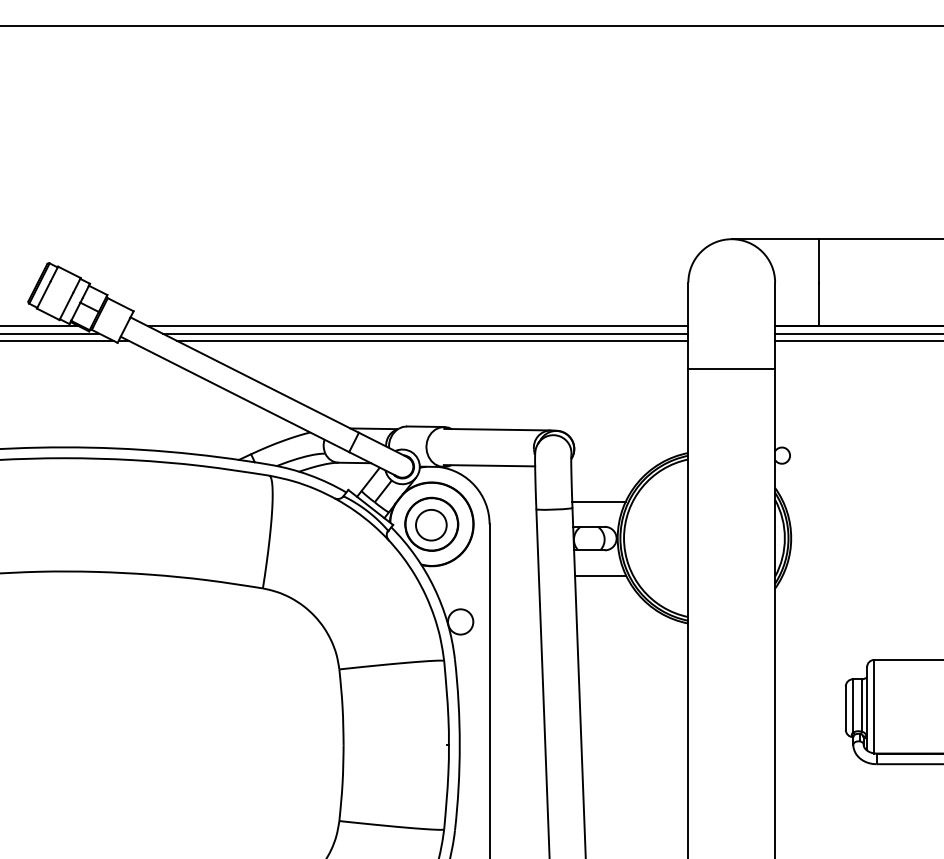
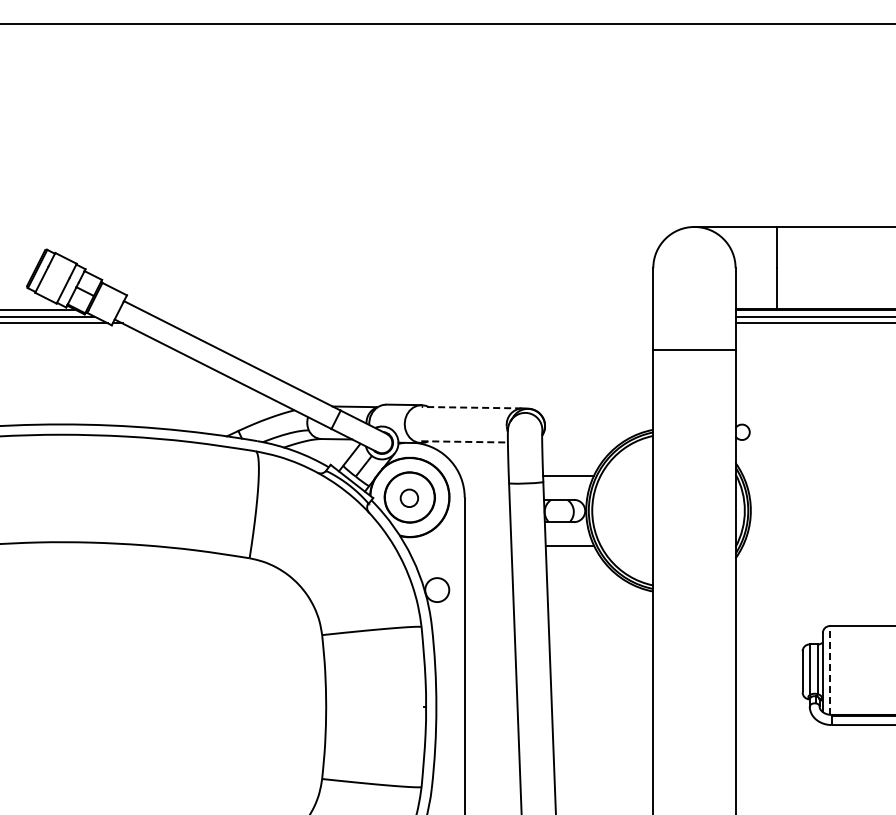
line: (417, 326) -> (396, 309), removed
line: (425, 333) -> (403, 316), removed
line: (432, 340) -> (410, 323), removed
line: (496, 429) -> (471, 407), solid -> dashed
line: (490, 465) -> (465, 441), solid -> dashed
circle: (431, 524) -> (409, 497), size x0.6
line: (874, 706) -> (829, 670), solid -> dashed

